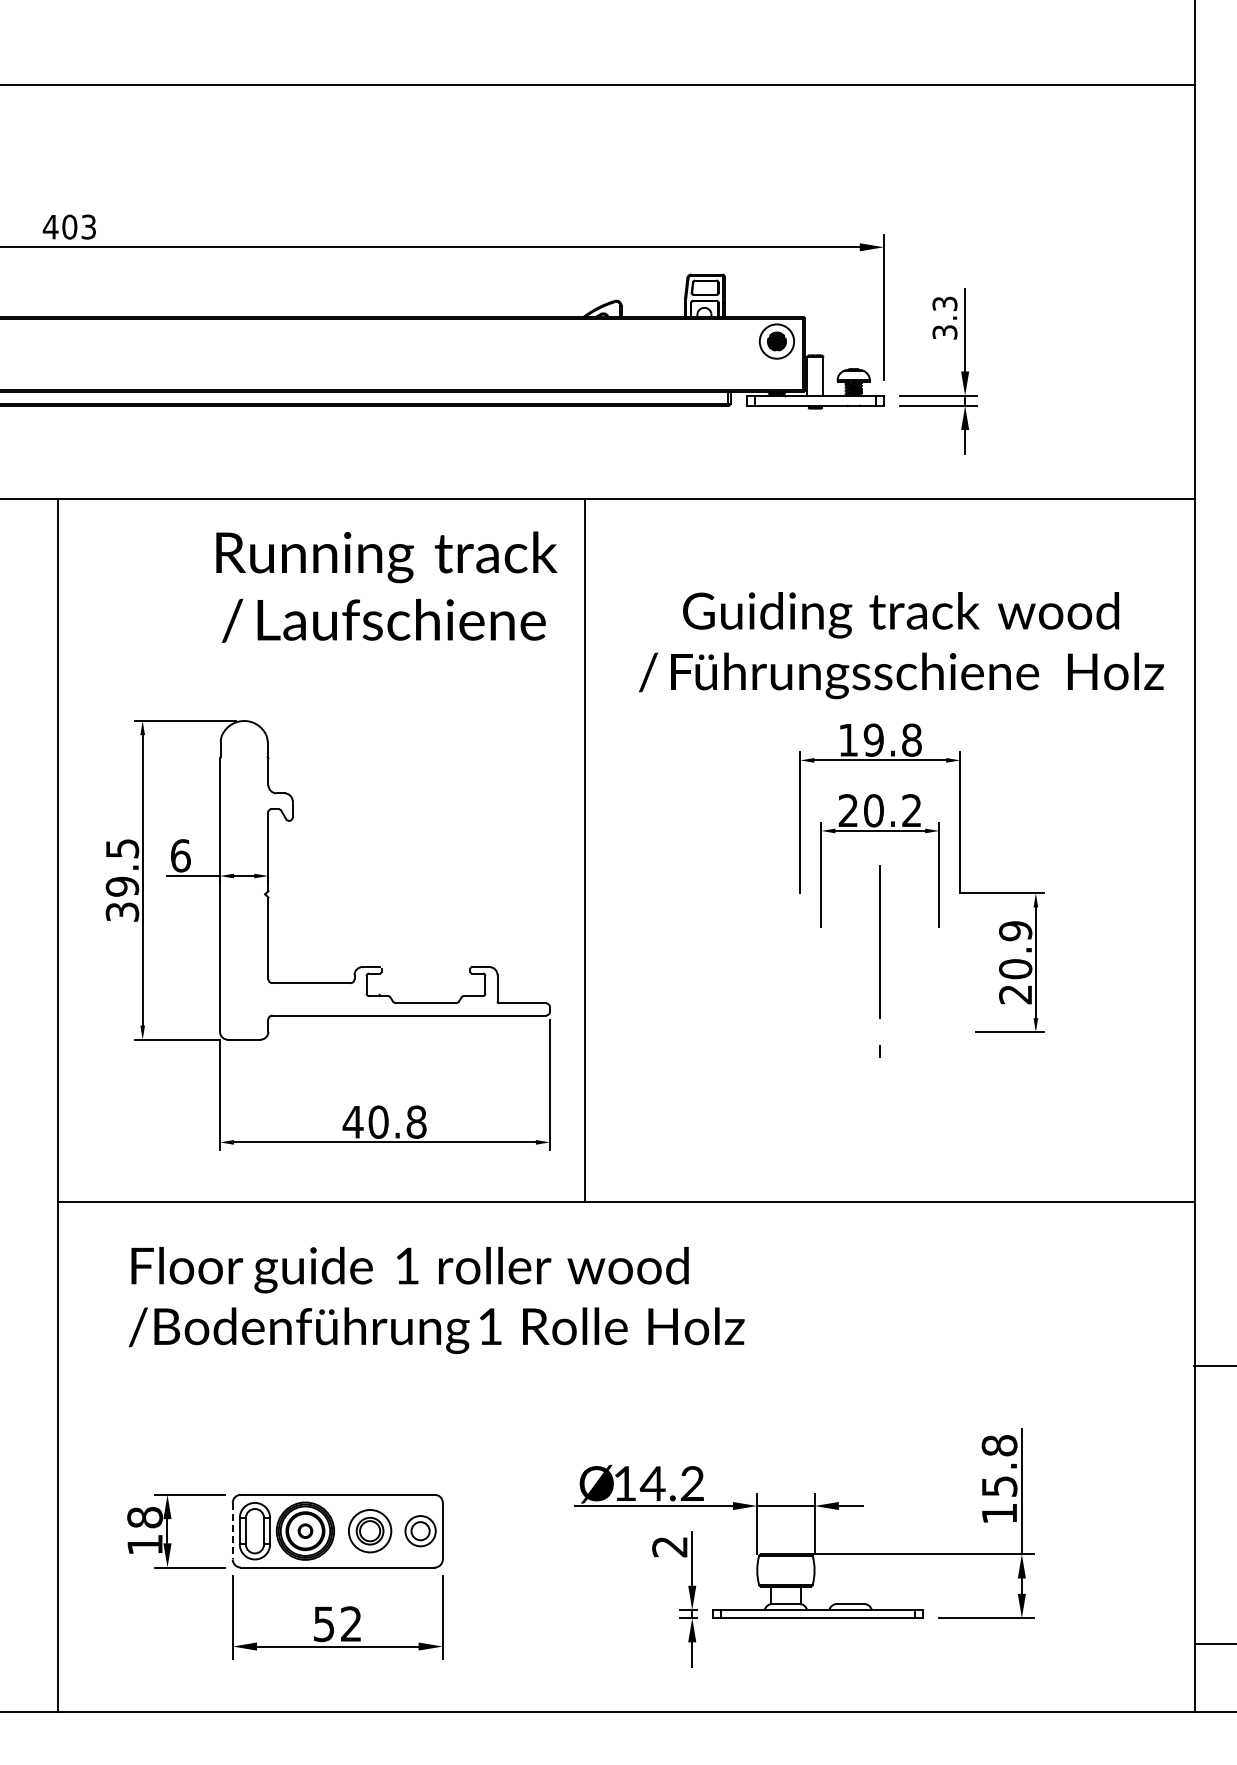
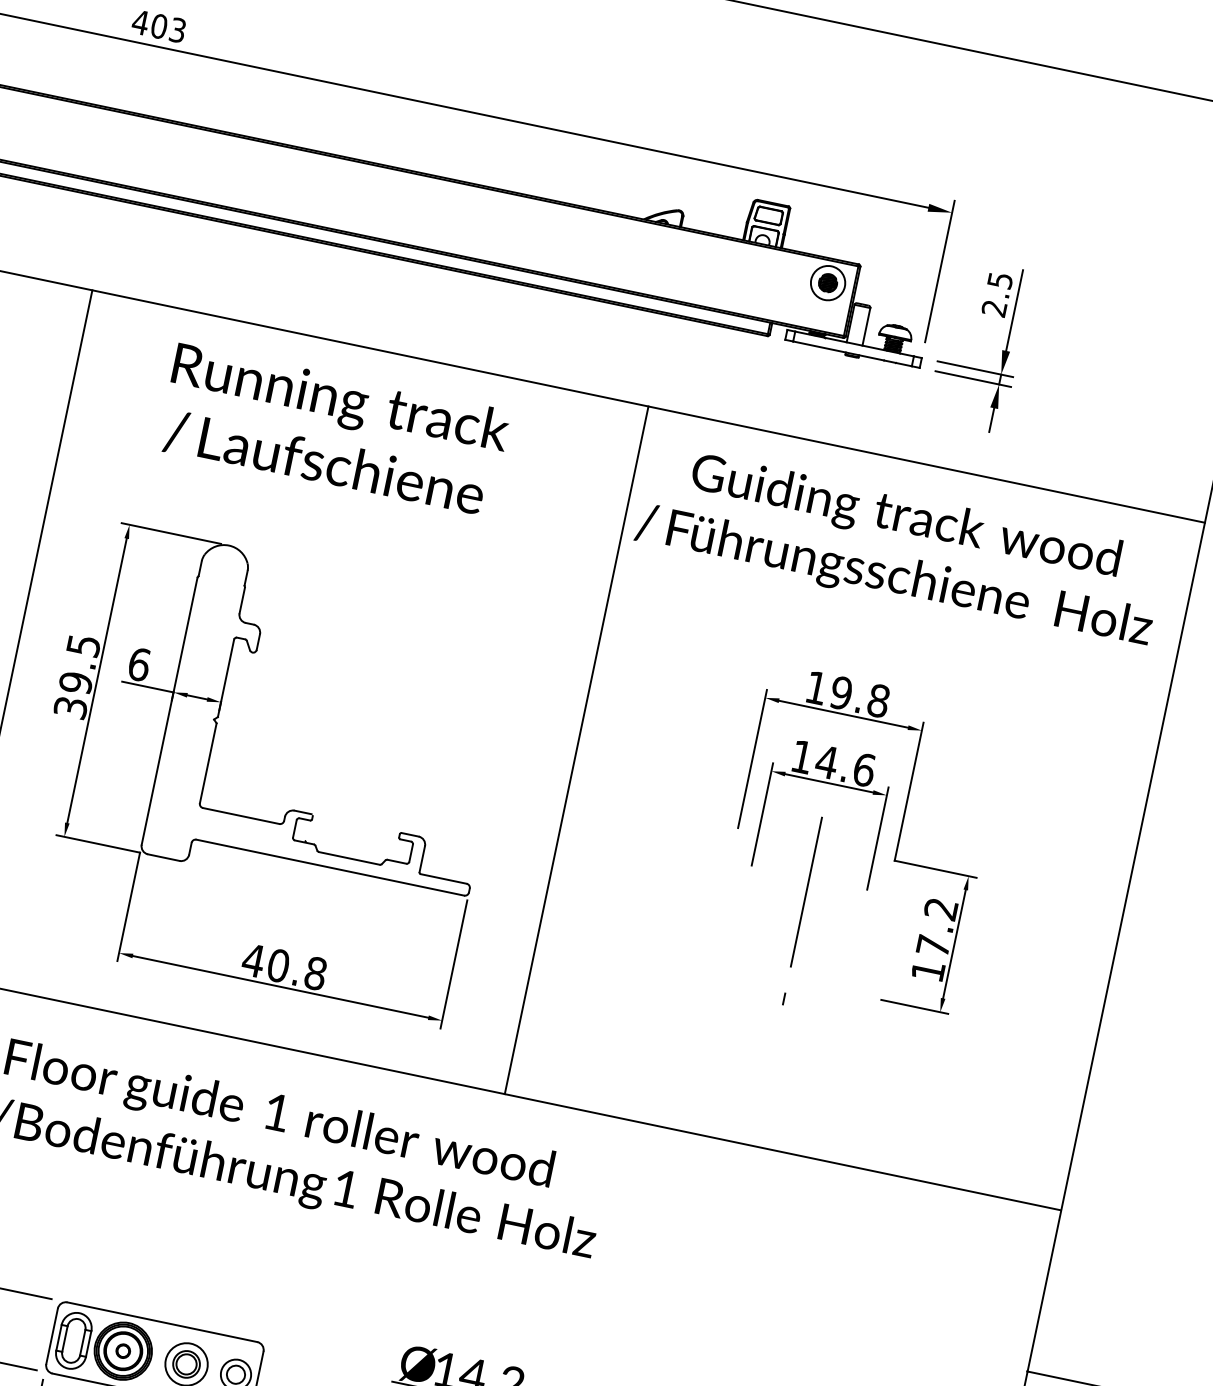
text: (944, 317) -> (997, 293), 3.3 -> 2.5
text: (386, 586) -> (334, 430), moved
text: (901, 645) -> (899, 548), moved
text: (880, 810) -> (833, 763), 20.2 -> 14.6
line: (585, 850) -> (576, 750), moved
text: (1015, 962) -> (934, 939), 20.9 -> 17.2
line: (232, 1531) -> (51, 1336), dashed -> solid

